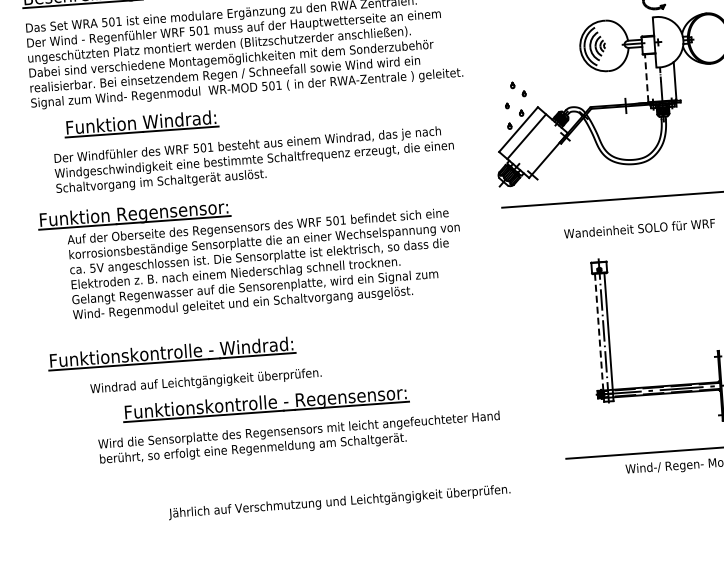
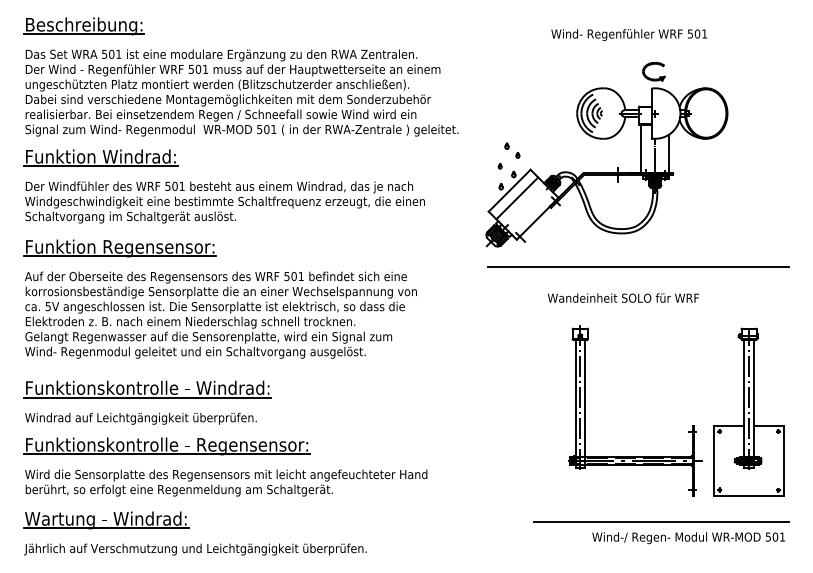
line: (647, 78) -> (641, 148), dashed -> solid
part: (140, 123) -> (100, 157), moved
text: (253, 160) -> (224, 202), moved
text: (265, 263) -> (220, 314), moved
line: (599, 332) -> (575, 398), dashed -> solid
text: (205, 381) -> (140, 418), moved
part: (265, 404) -> (166, 446), moved
text: (299, 437) -> (226, 482), moved
part: (139, 487) -> (106, 520), added
text: (339, 502) -> (195, 549), moved

